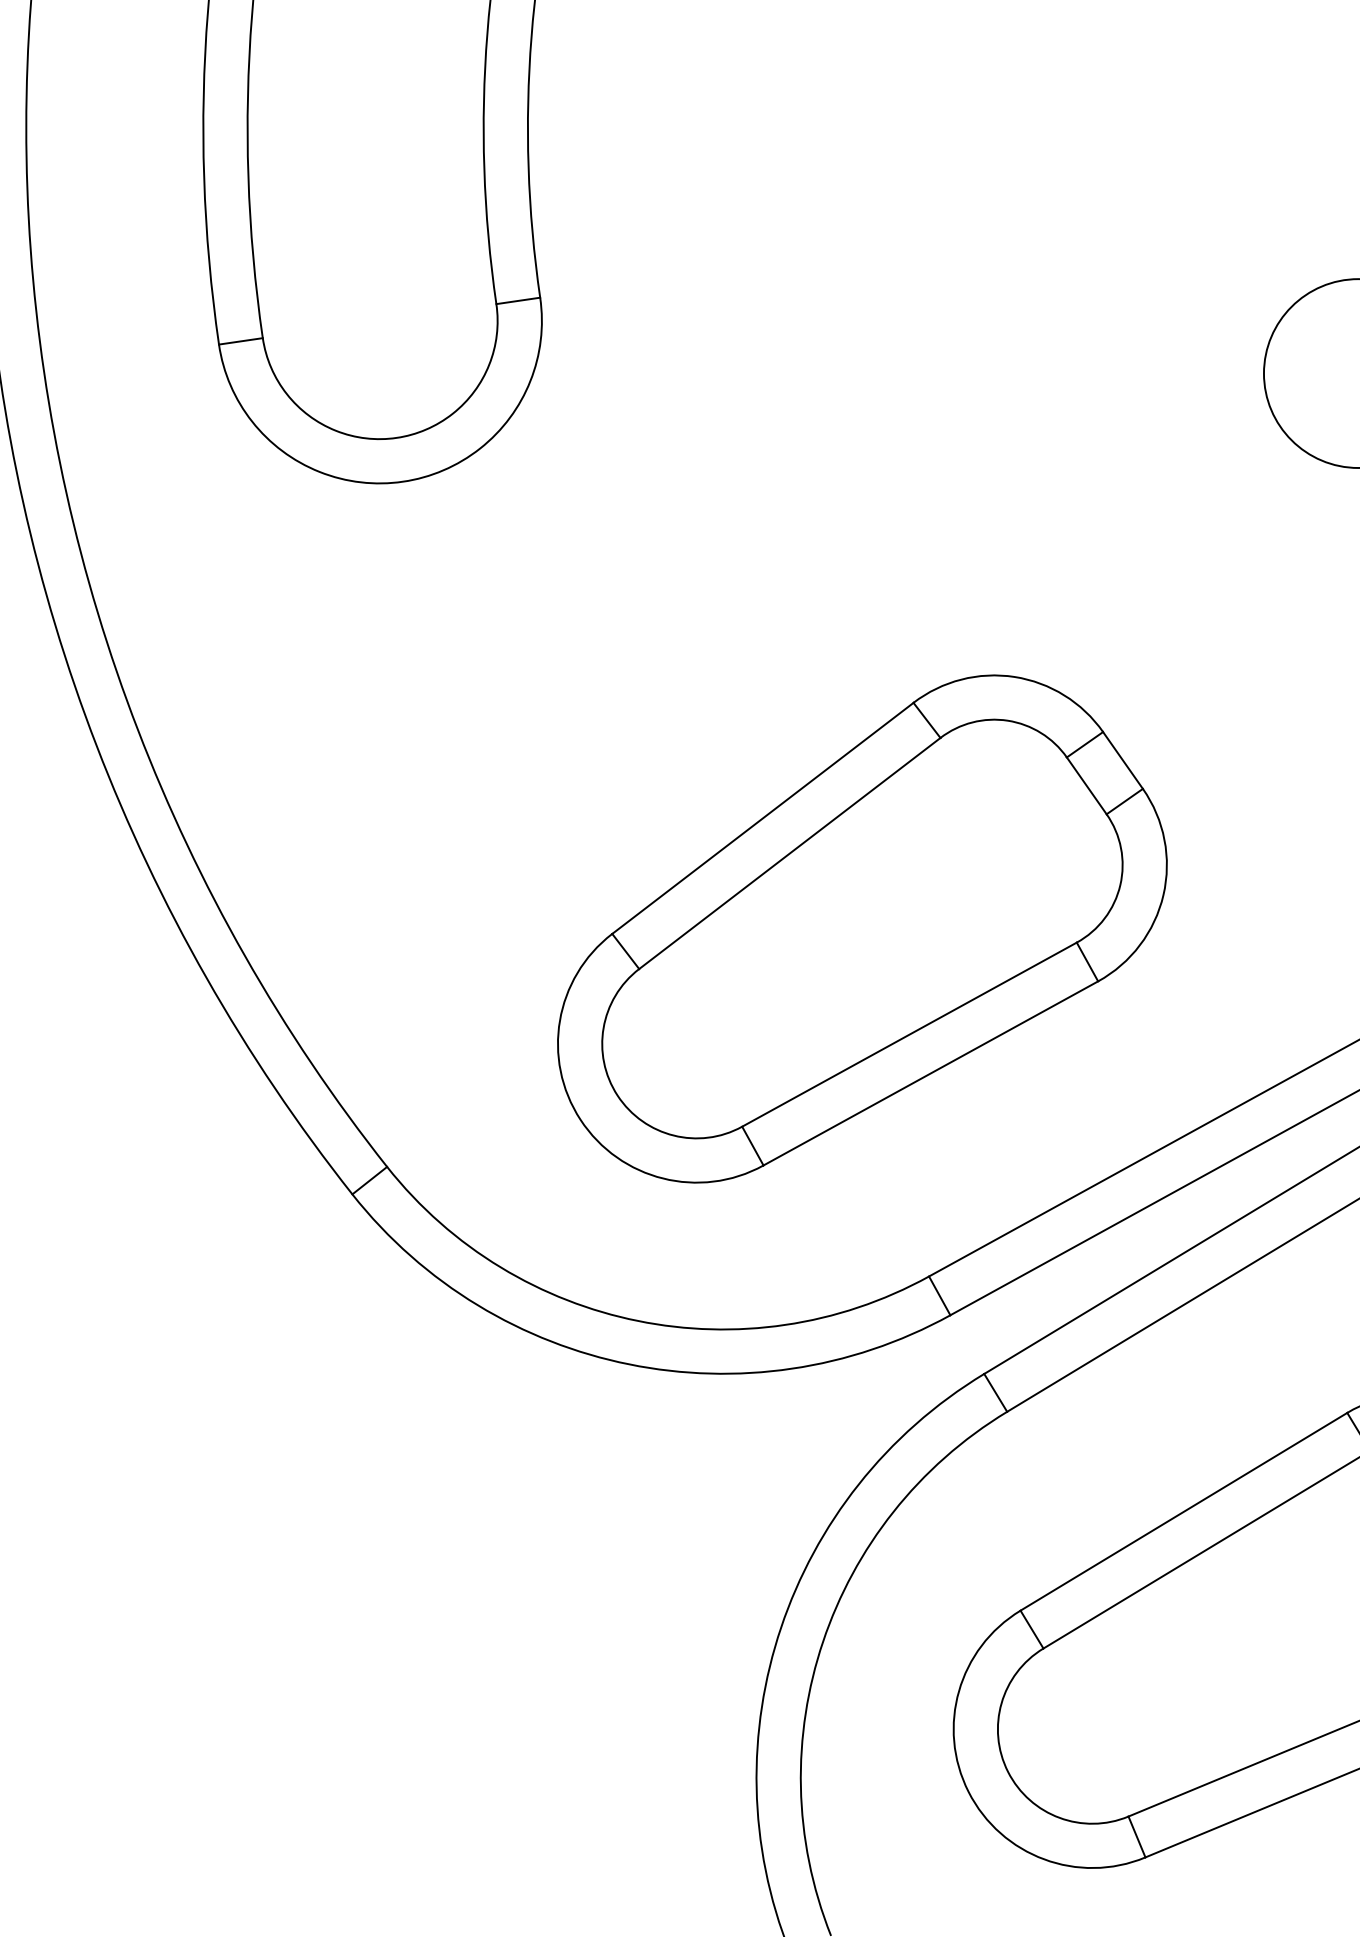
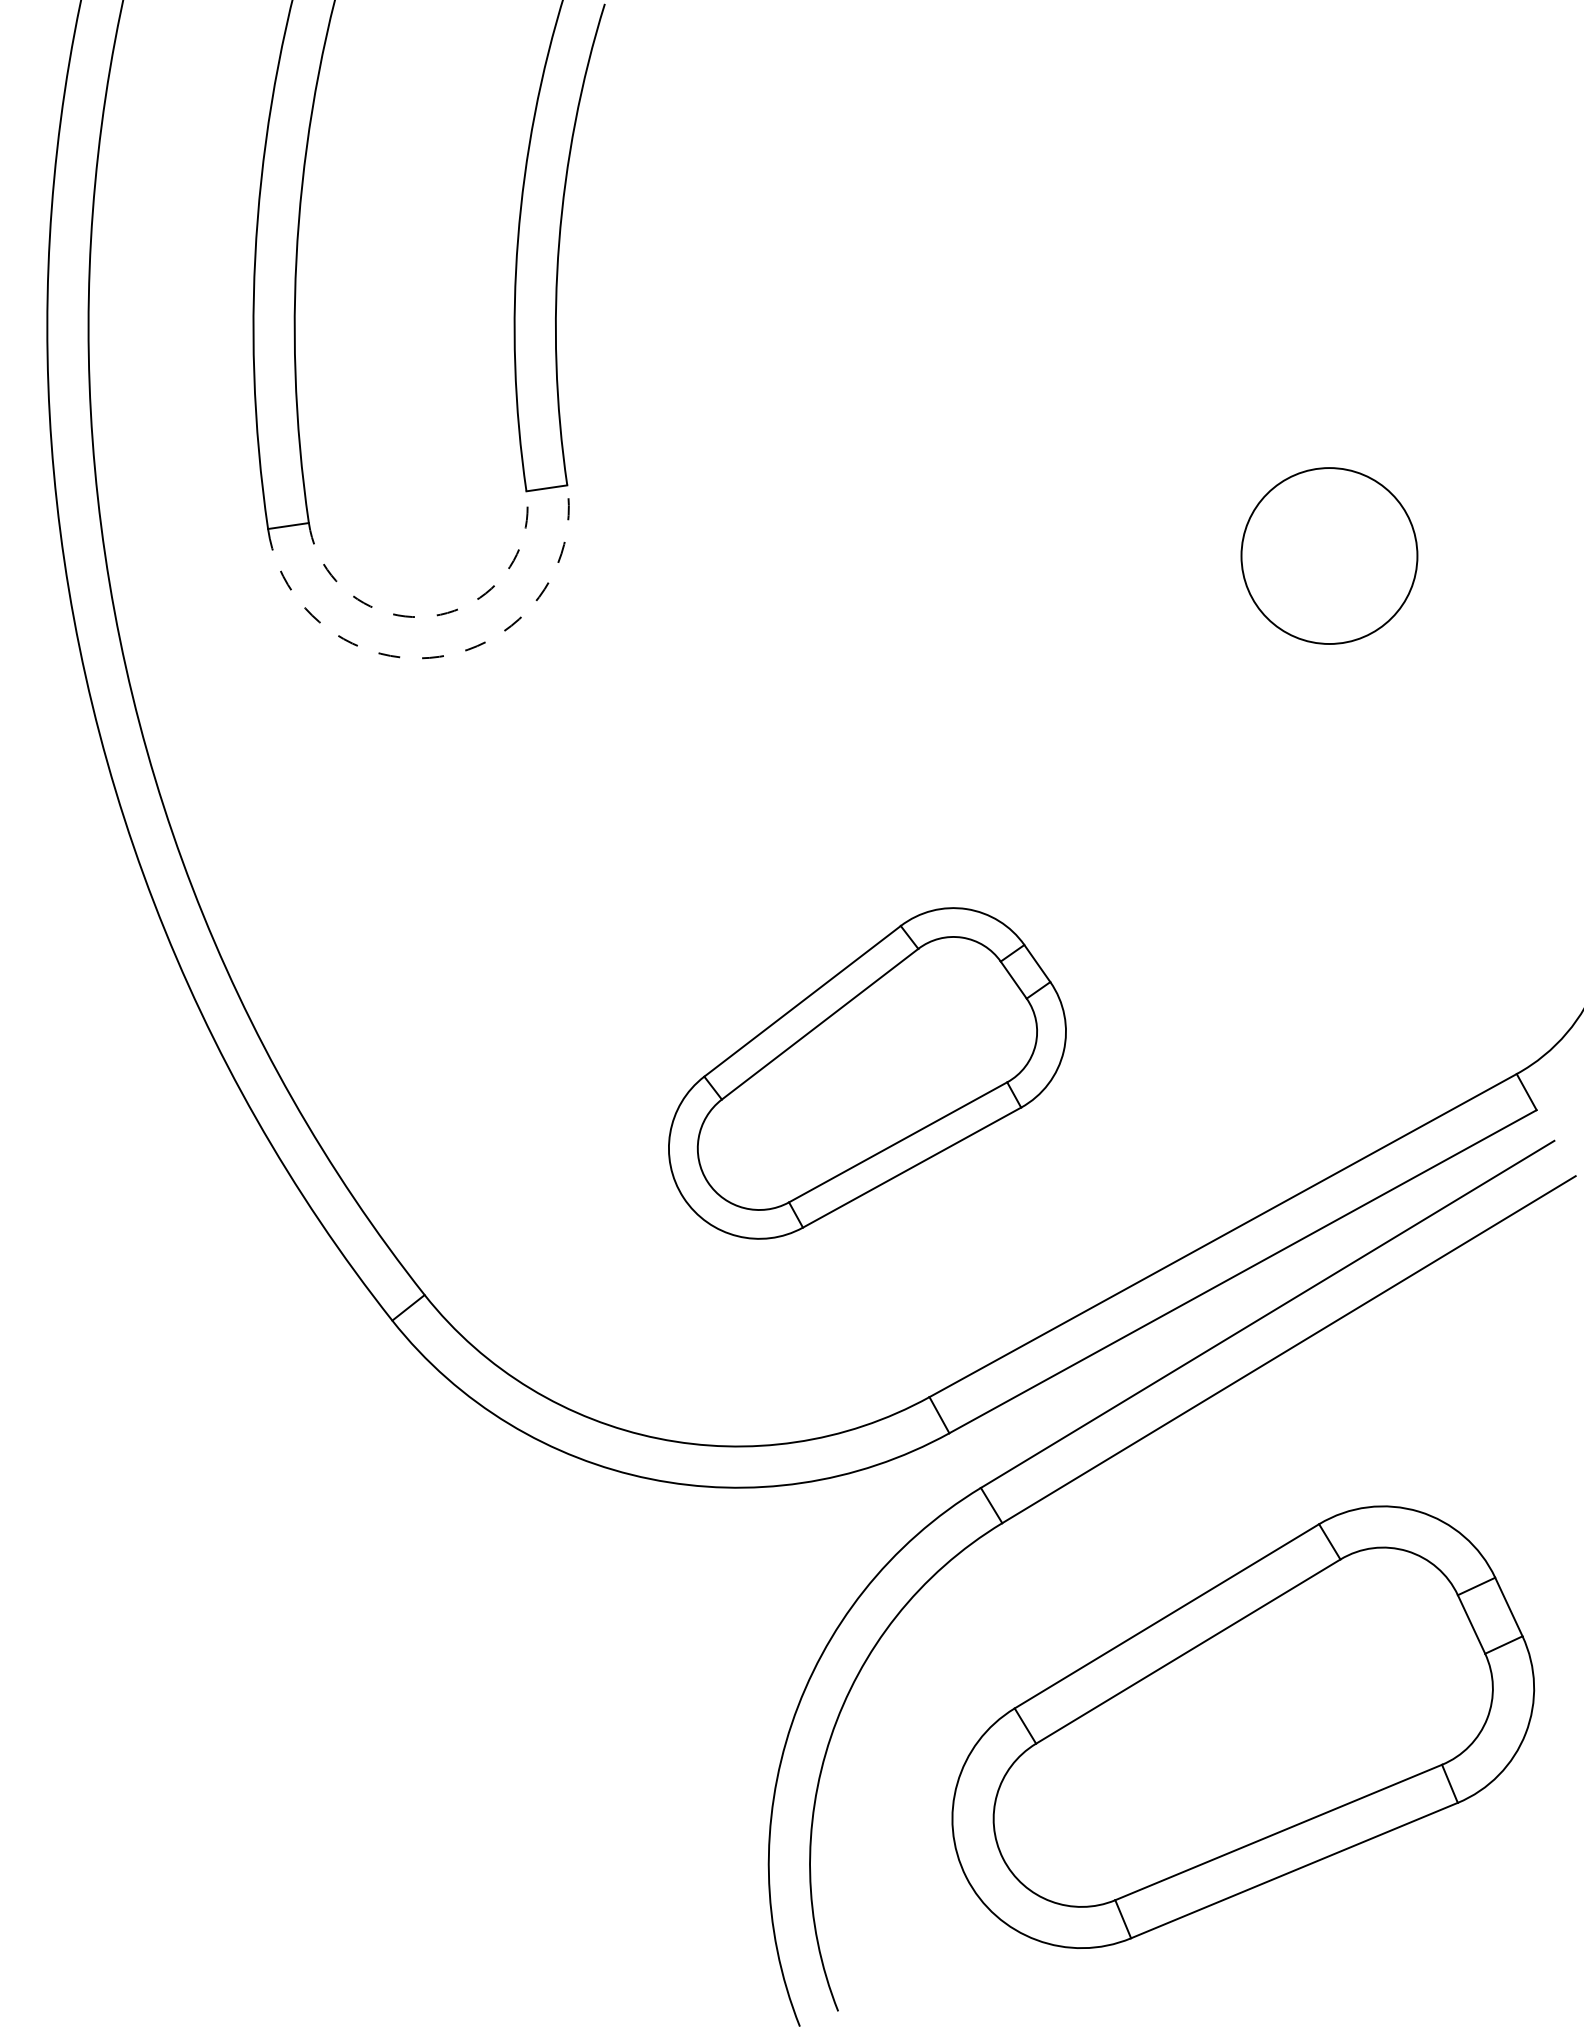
arc: (396, 437) -> (433, 615), solid -> dashed
arc: (403, 481) -> (439, 656), solid -> dashed
part: (862, 929) -> (867, 1073), size x0.7

